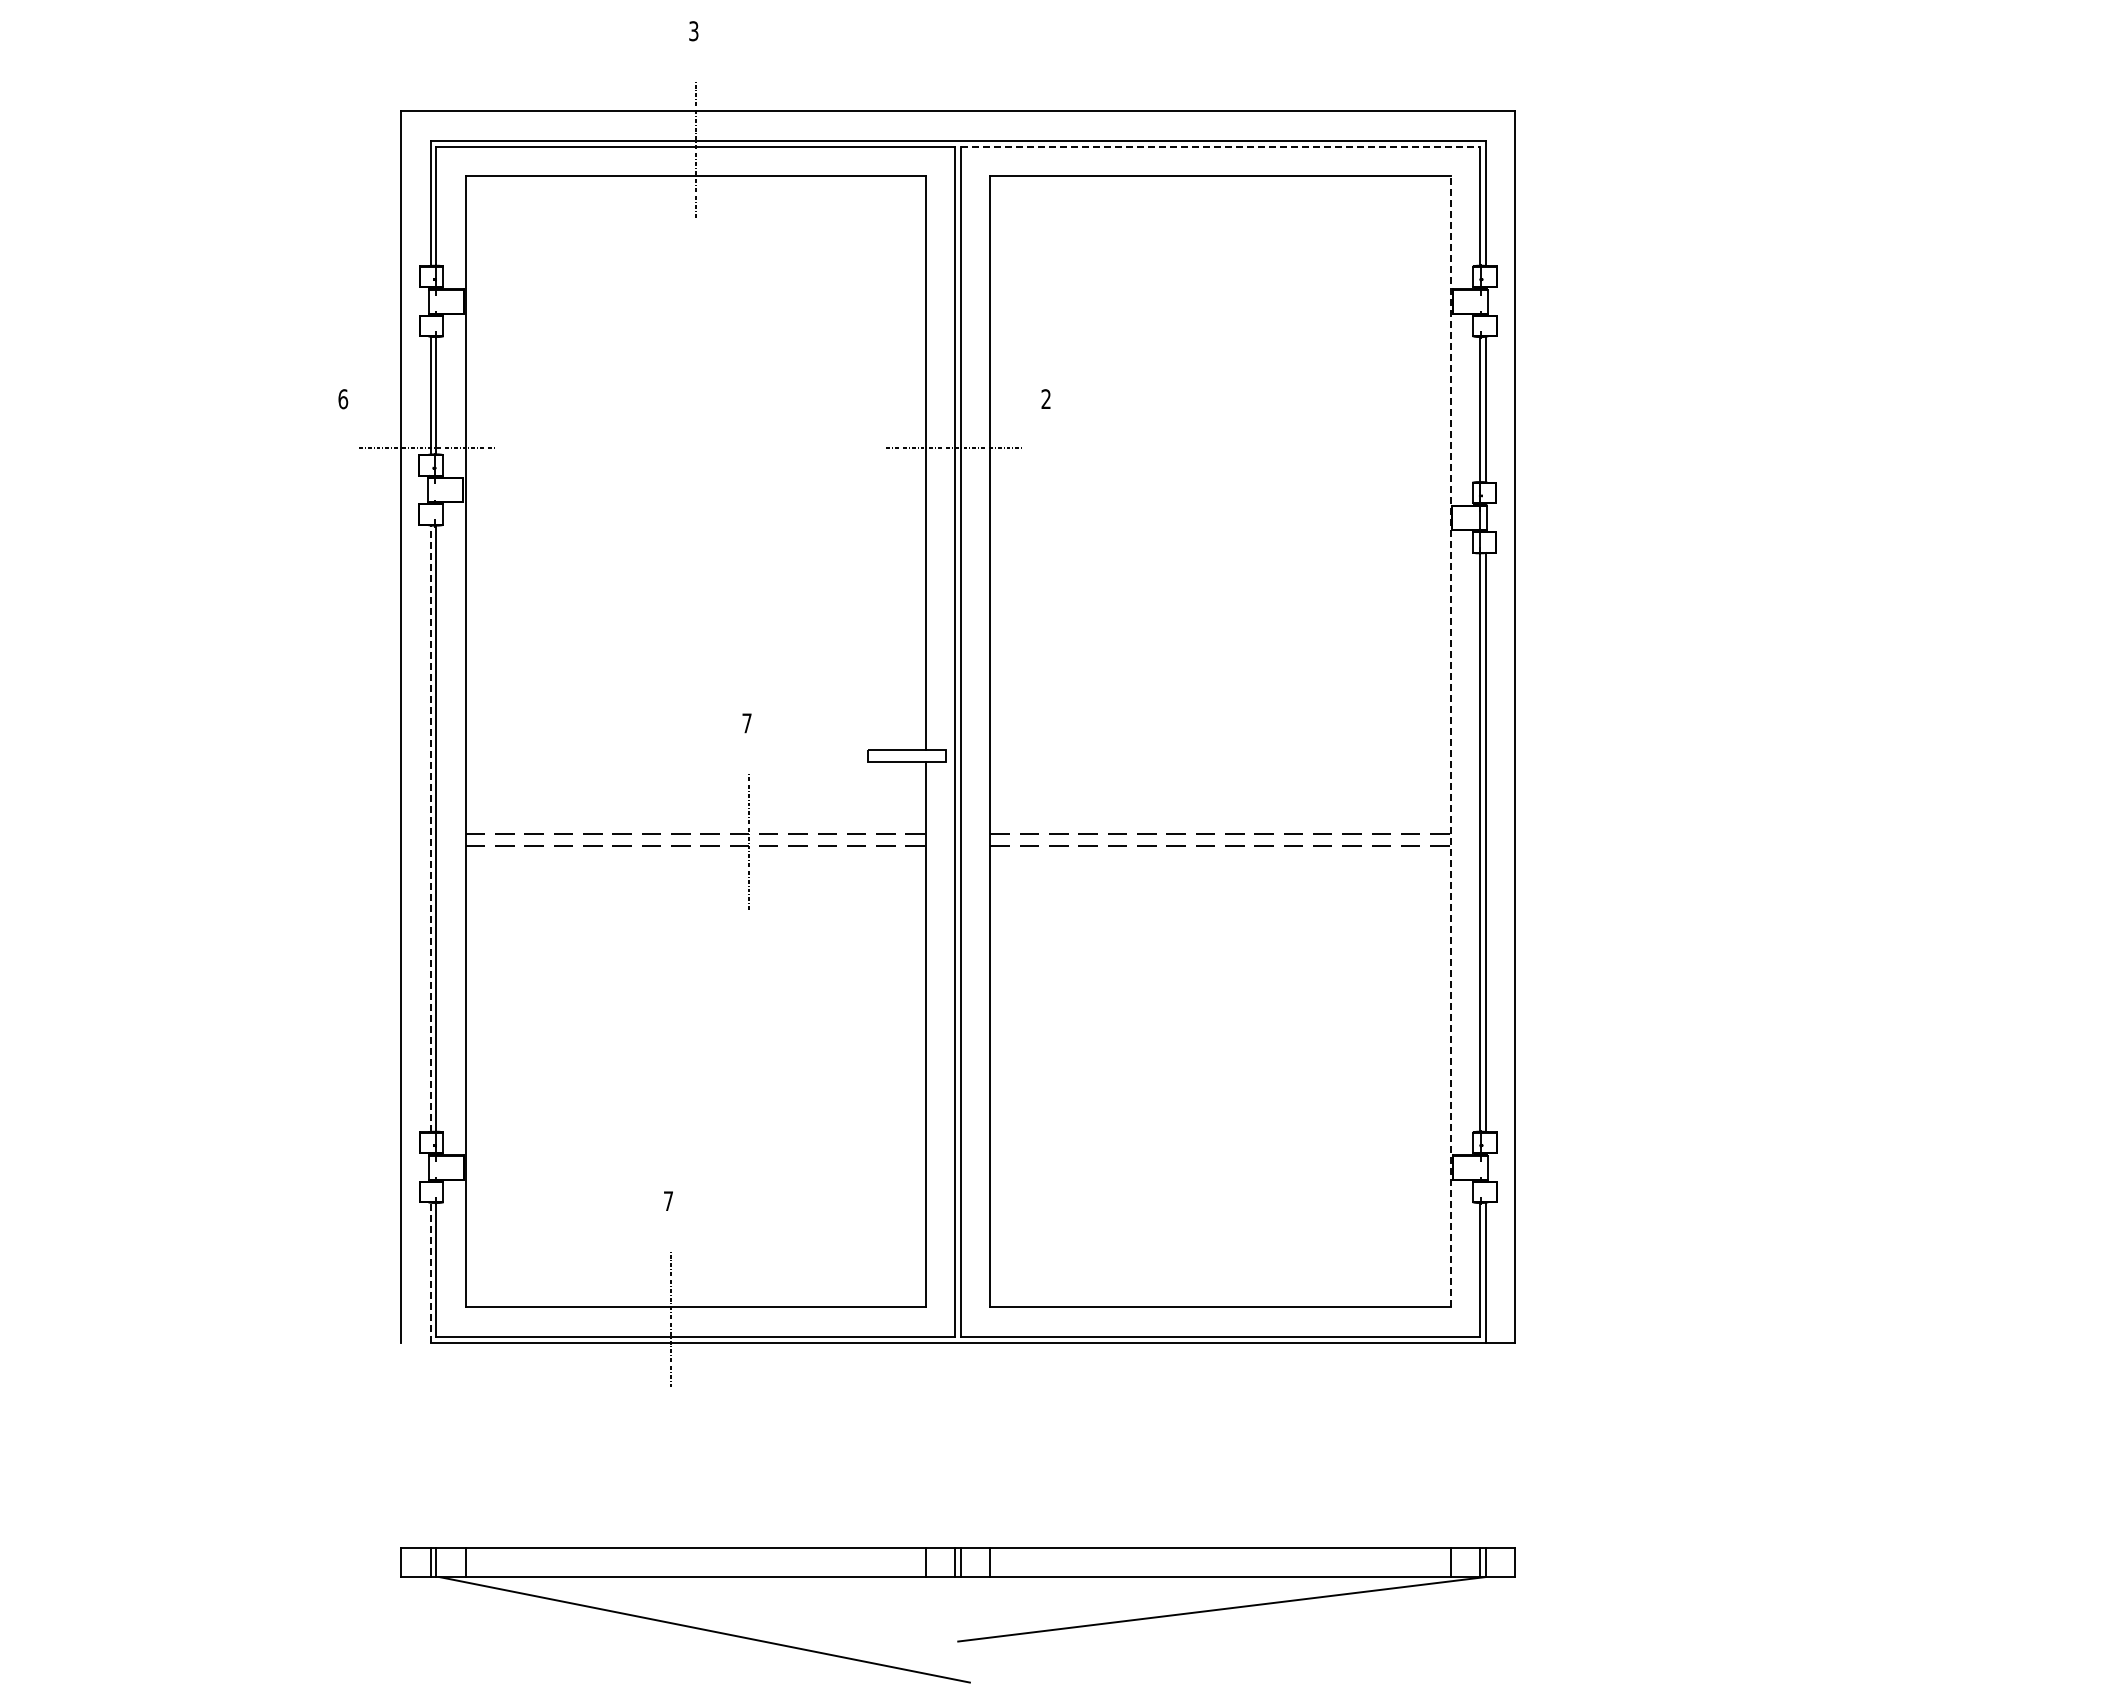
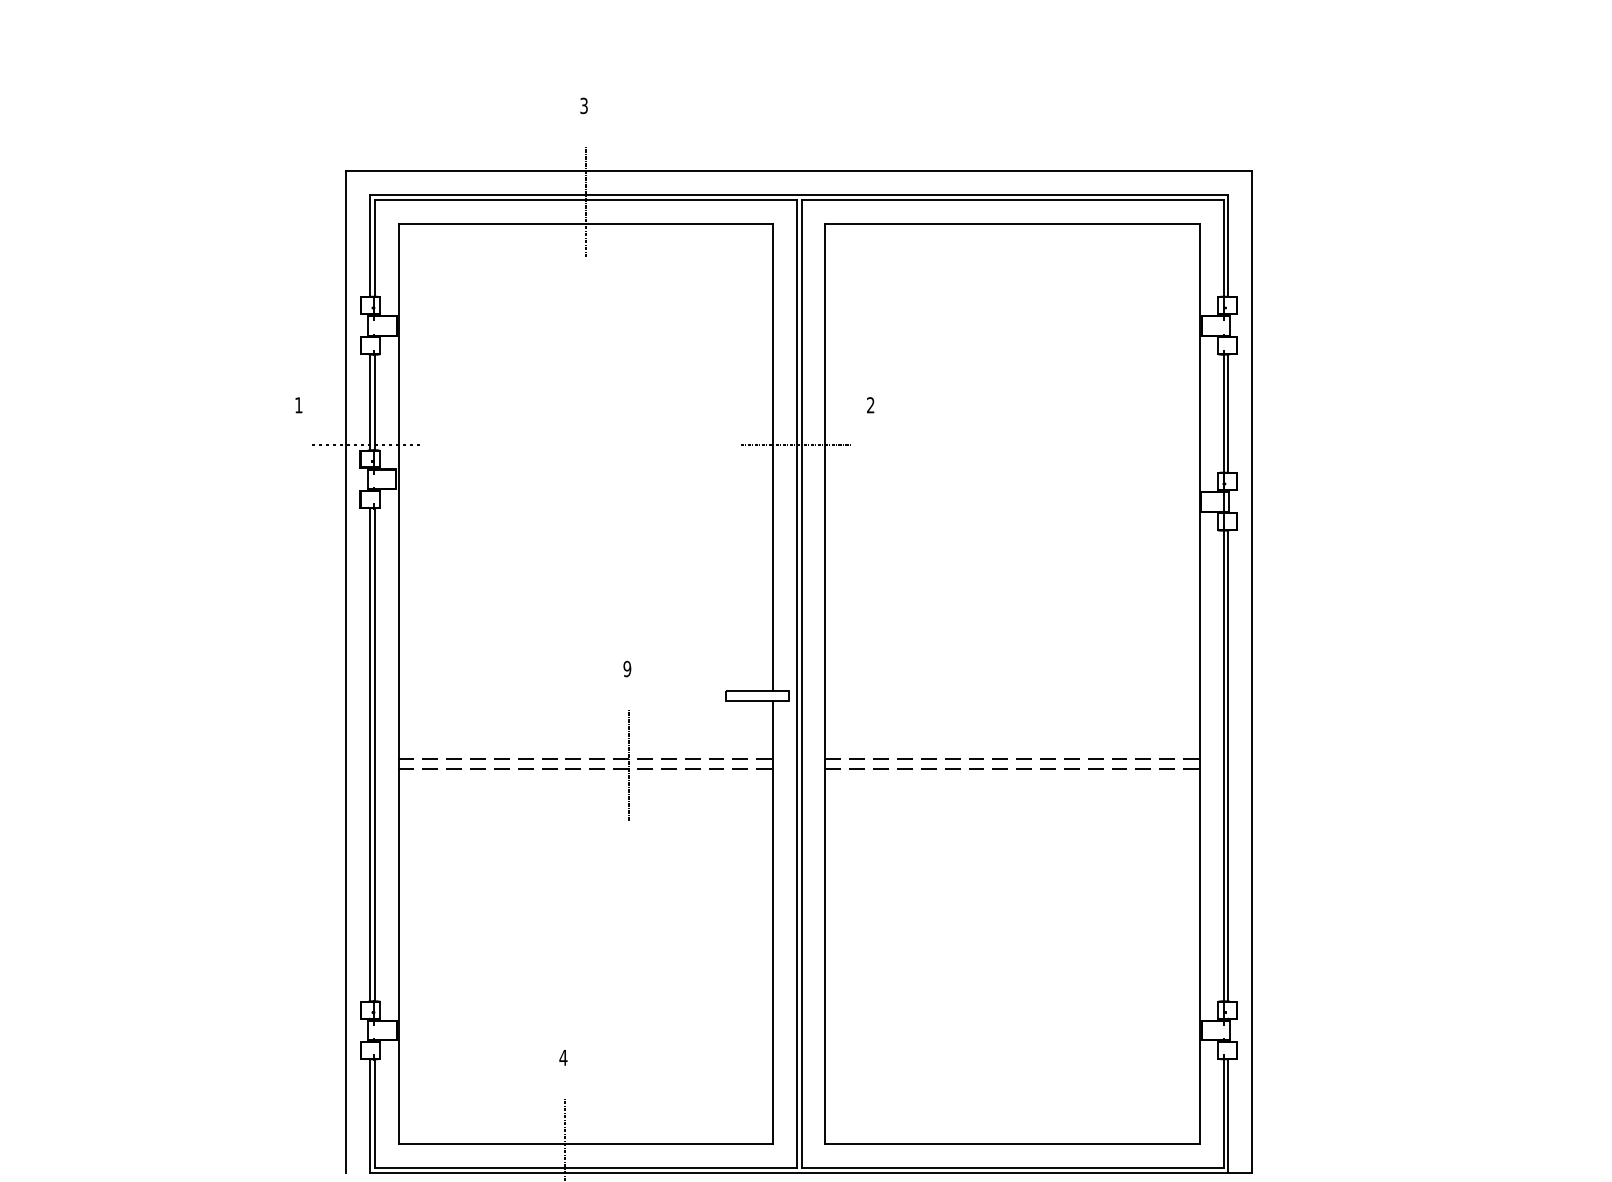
line: (1221, 146) -> (1013, 199), dashed -> solid
text: (343, 399) -> (299, 405), 6 -> 1
text: (746, 723) -> (626, 669), 7 -> 9
line: (1450, 741) -> (1199, 683), dashed -> solid
line: (430, 828) -> (369, 754), dashed -> solid
text: (668, 1200) -> (563, 1057), 7 -> 4
line: (430, 1272) -> (369, 1115), dashed -> solid

